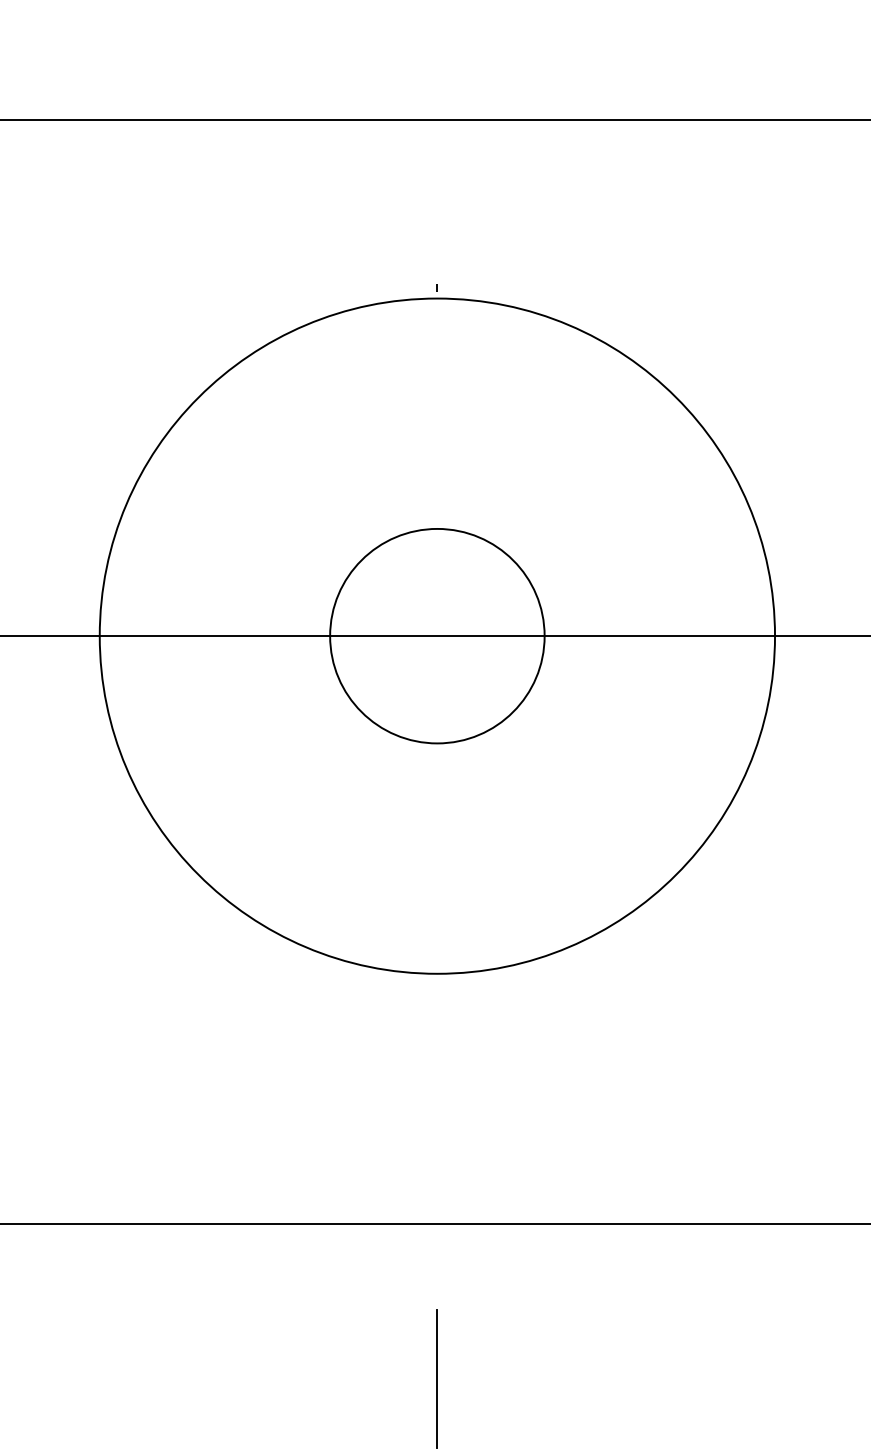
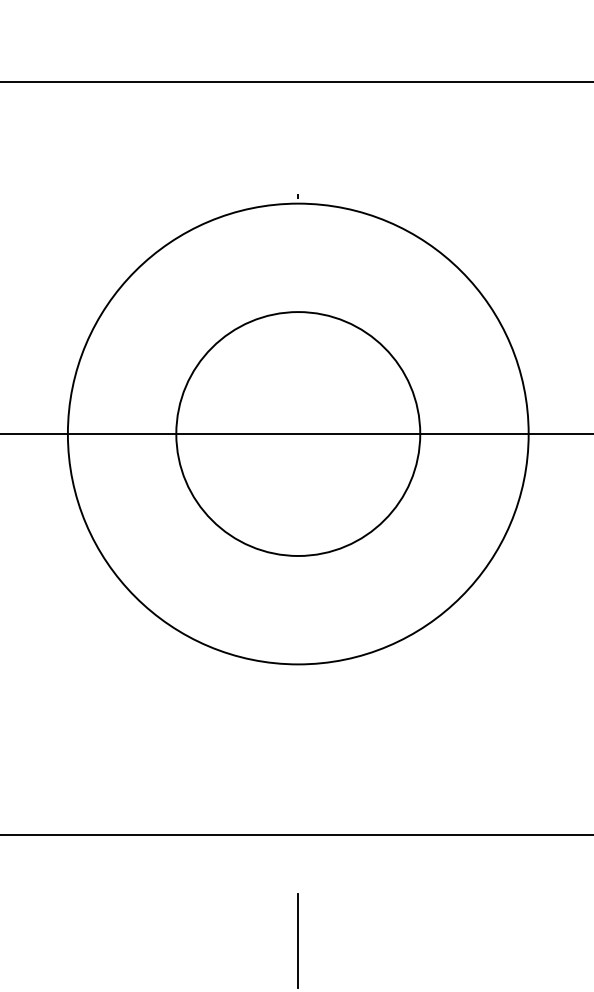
circle: (437, 635) -> (298, 433), size x1.67

